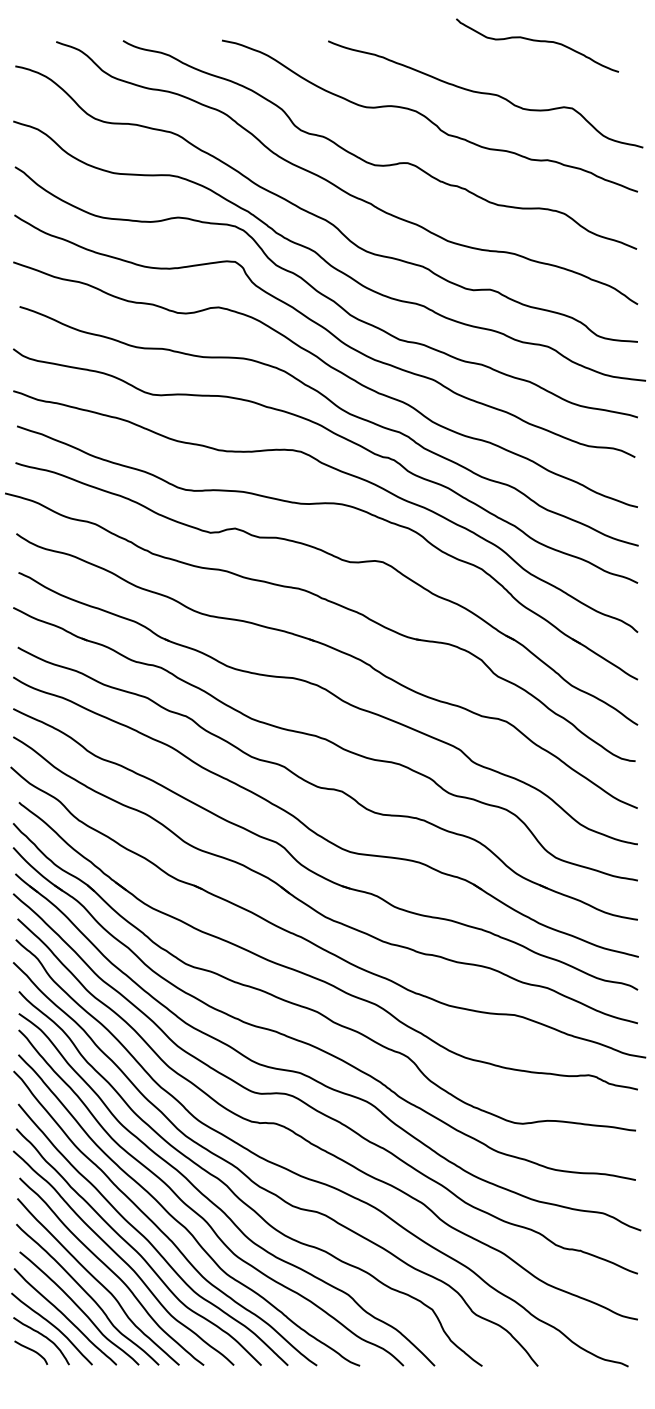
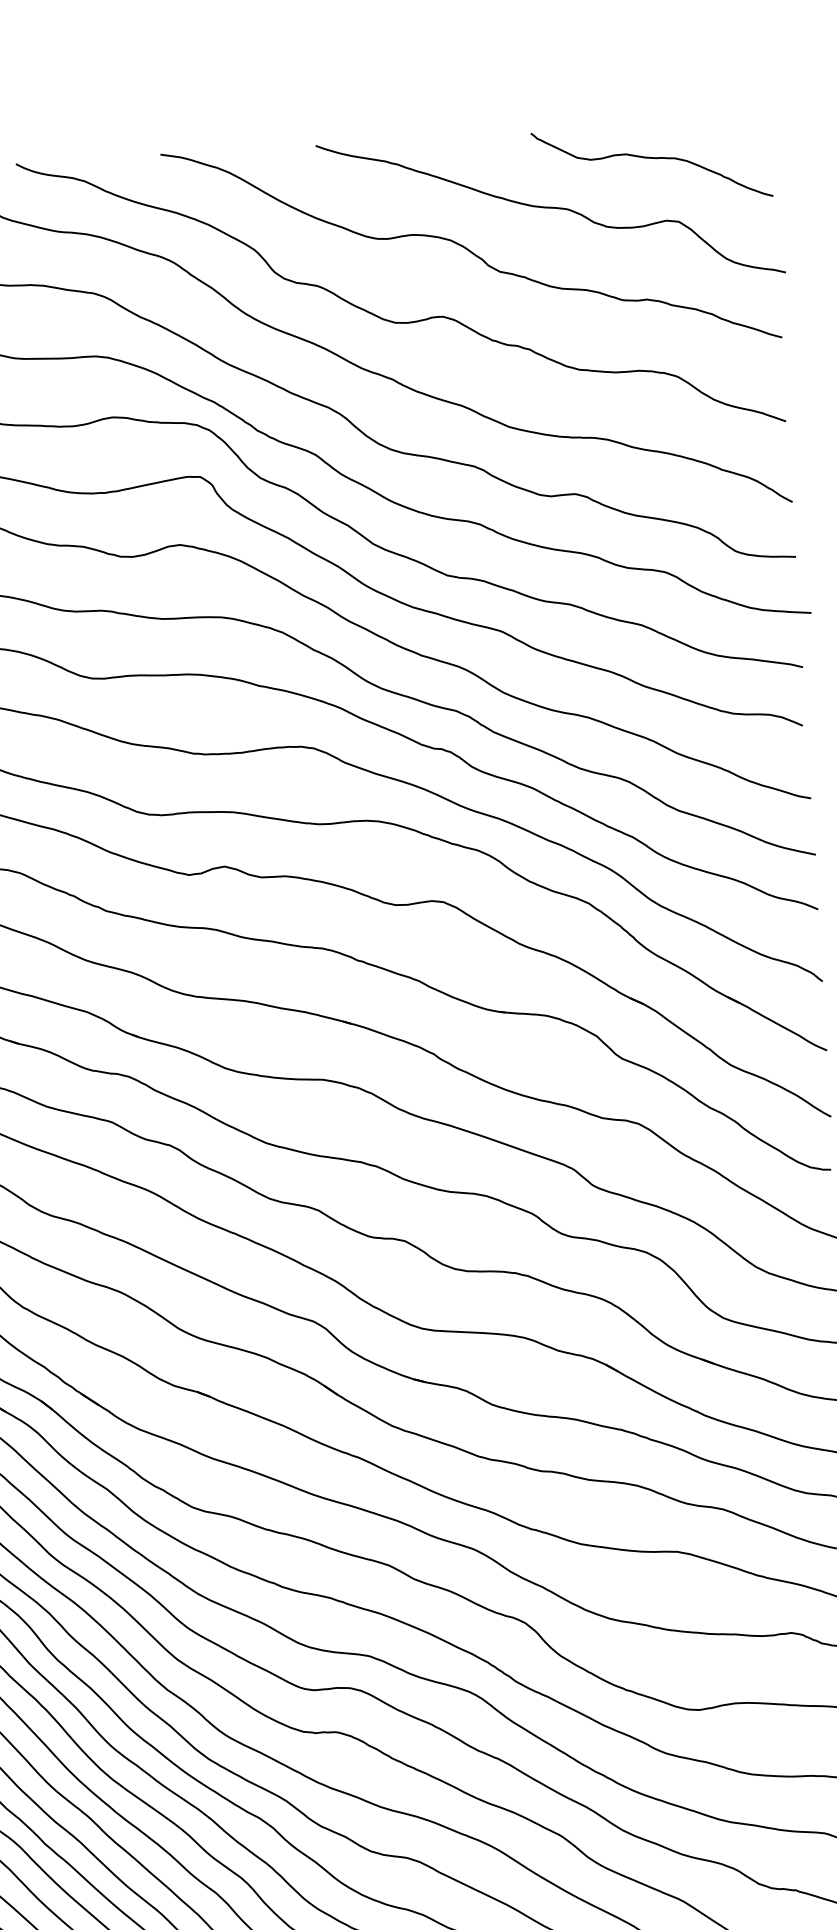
curve: (537, 41) -> (651, 158), moved

